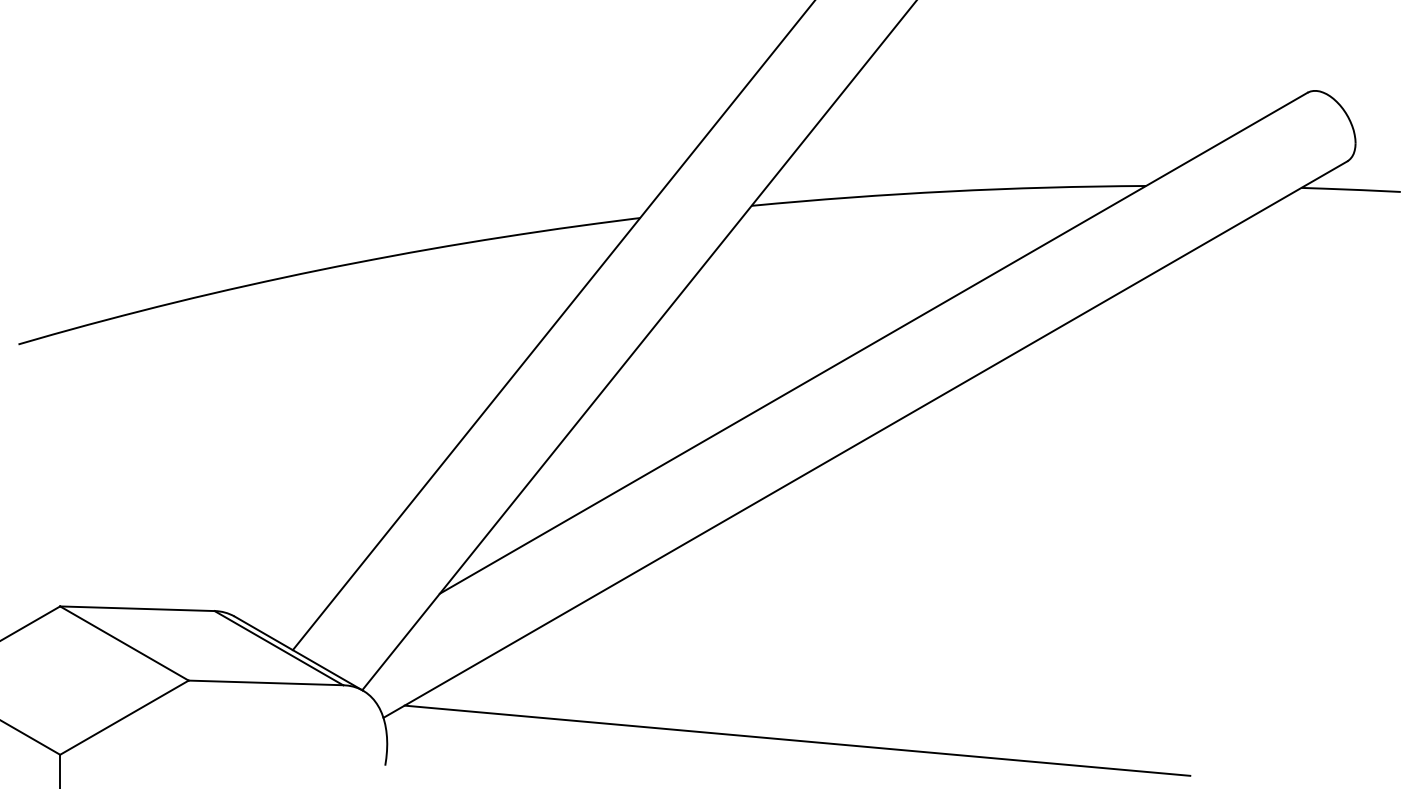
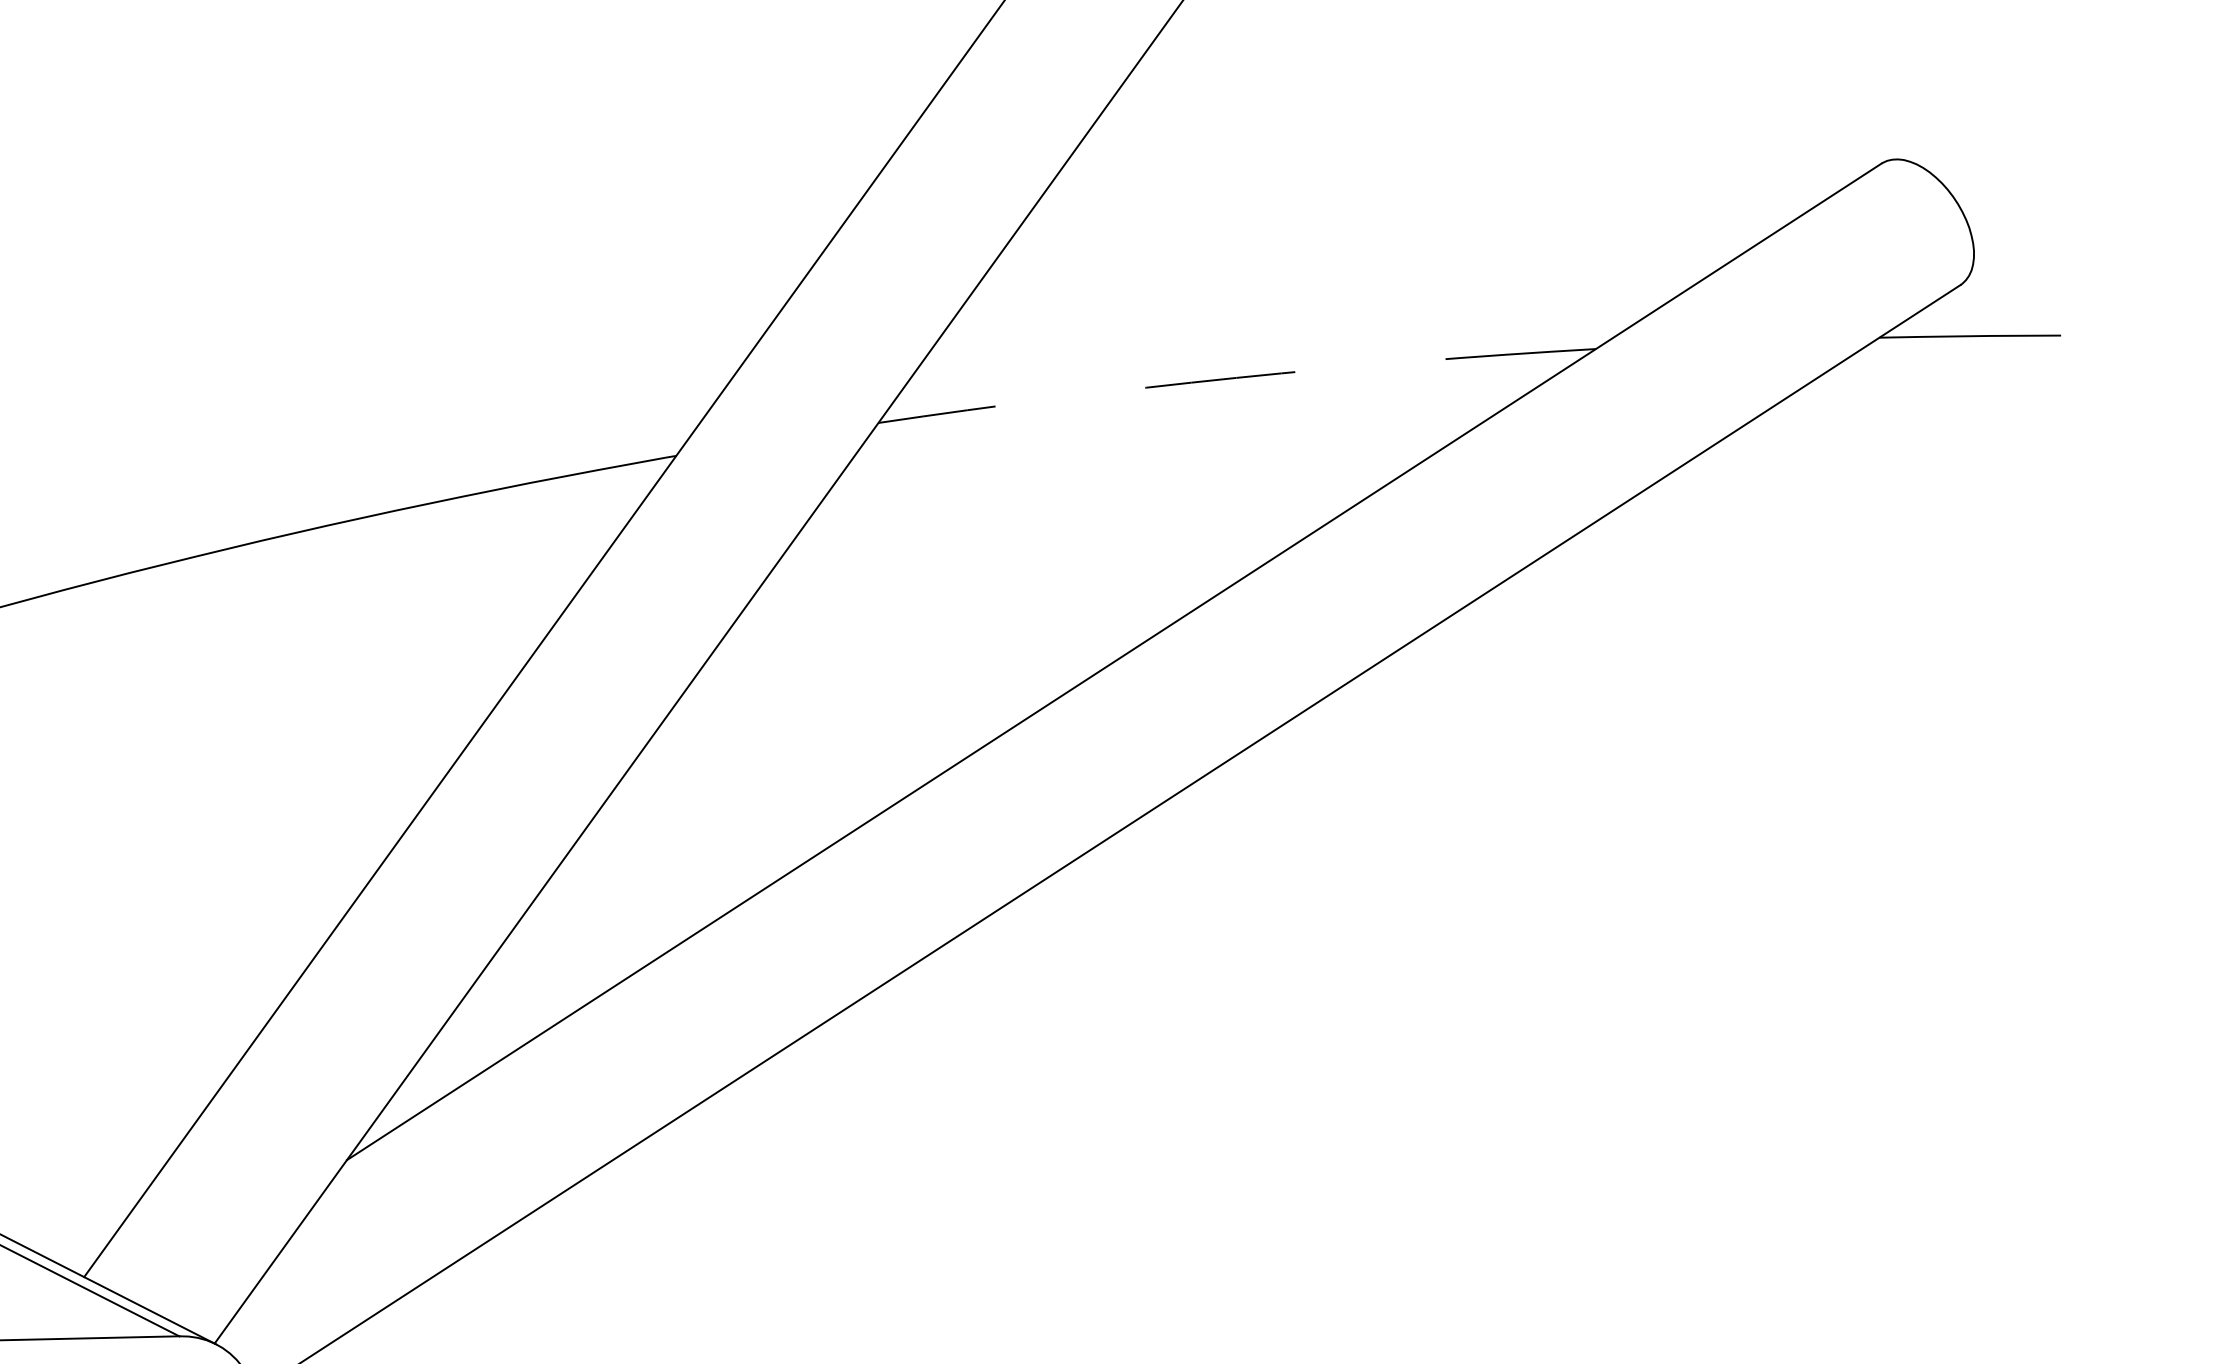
arc: (948, 191) -> (1236, 377), solid -> dashed

